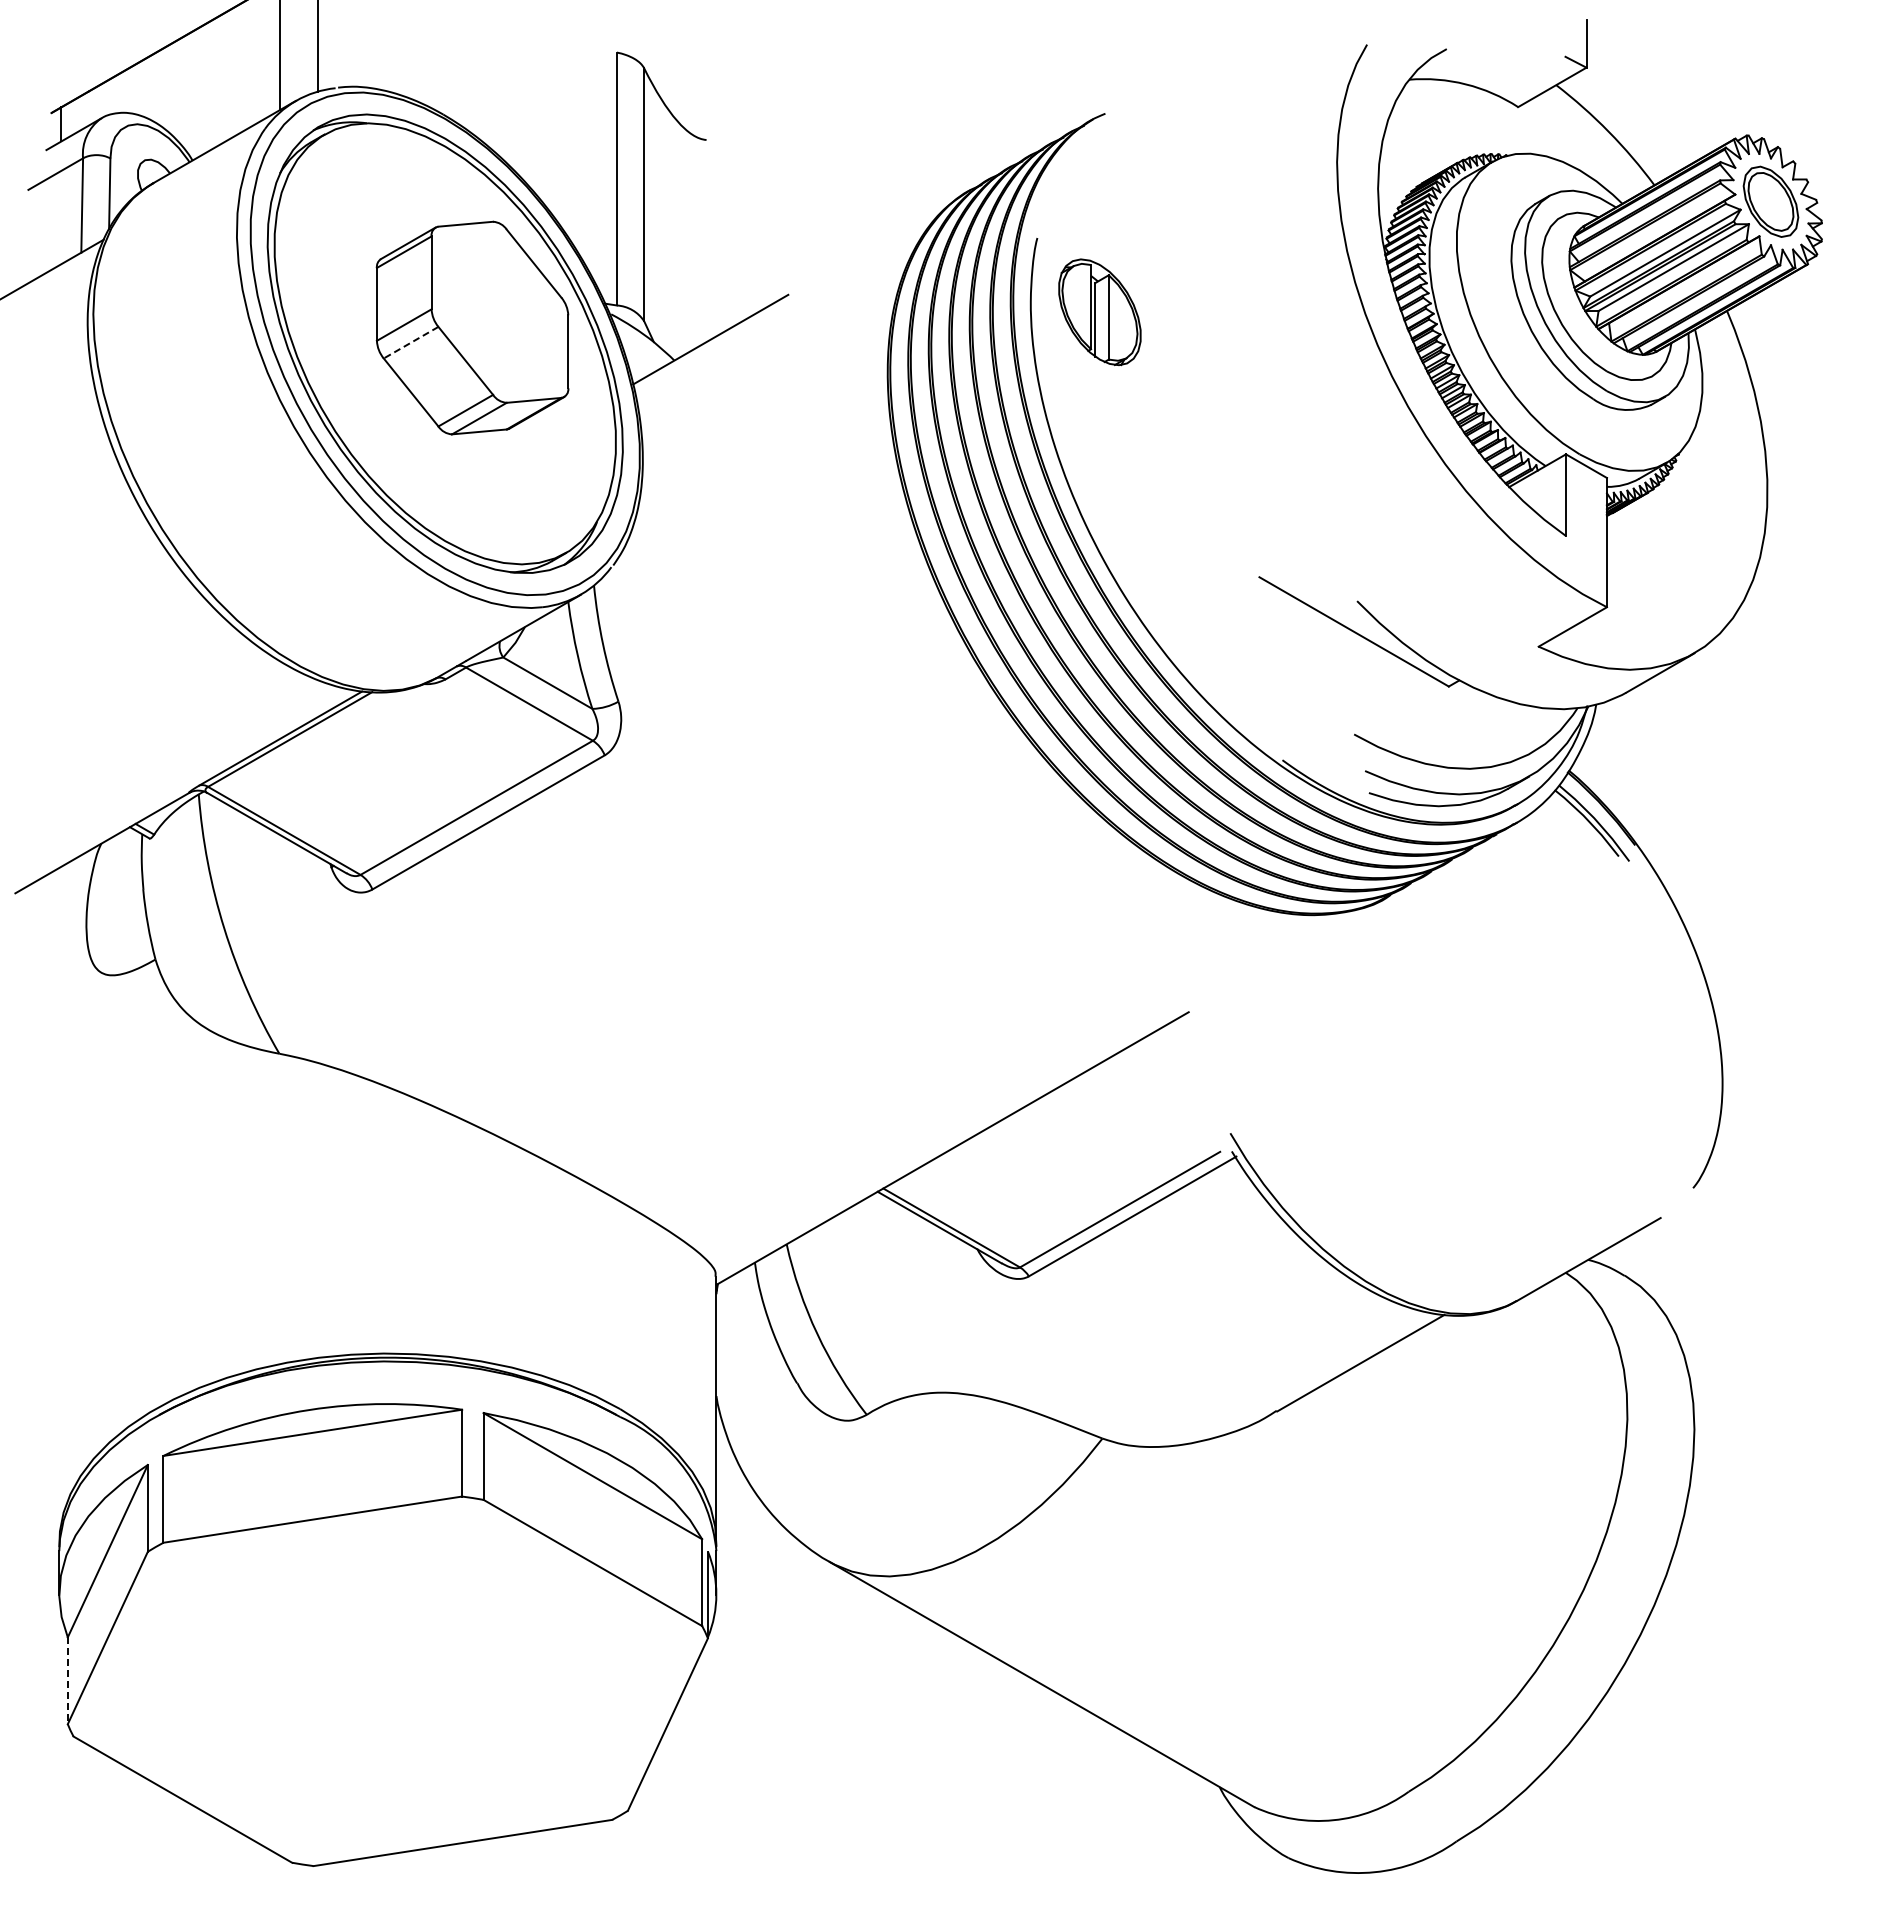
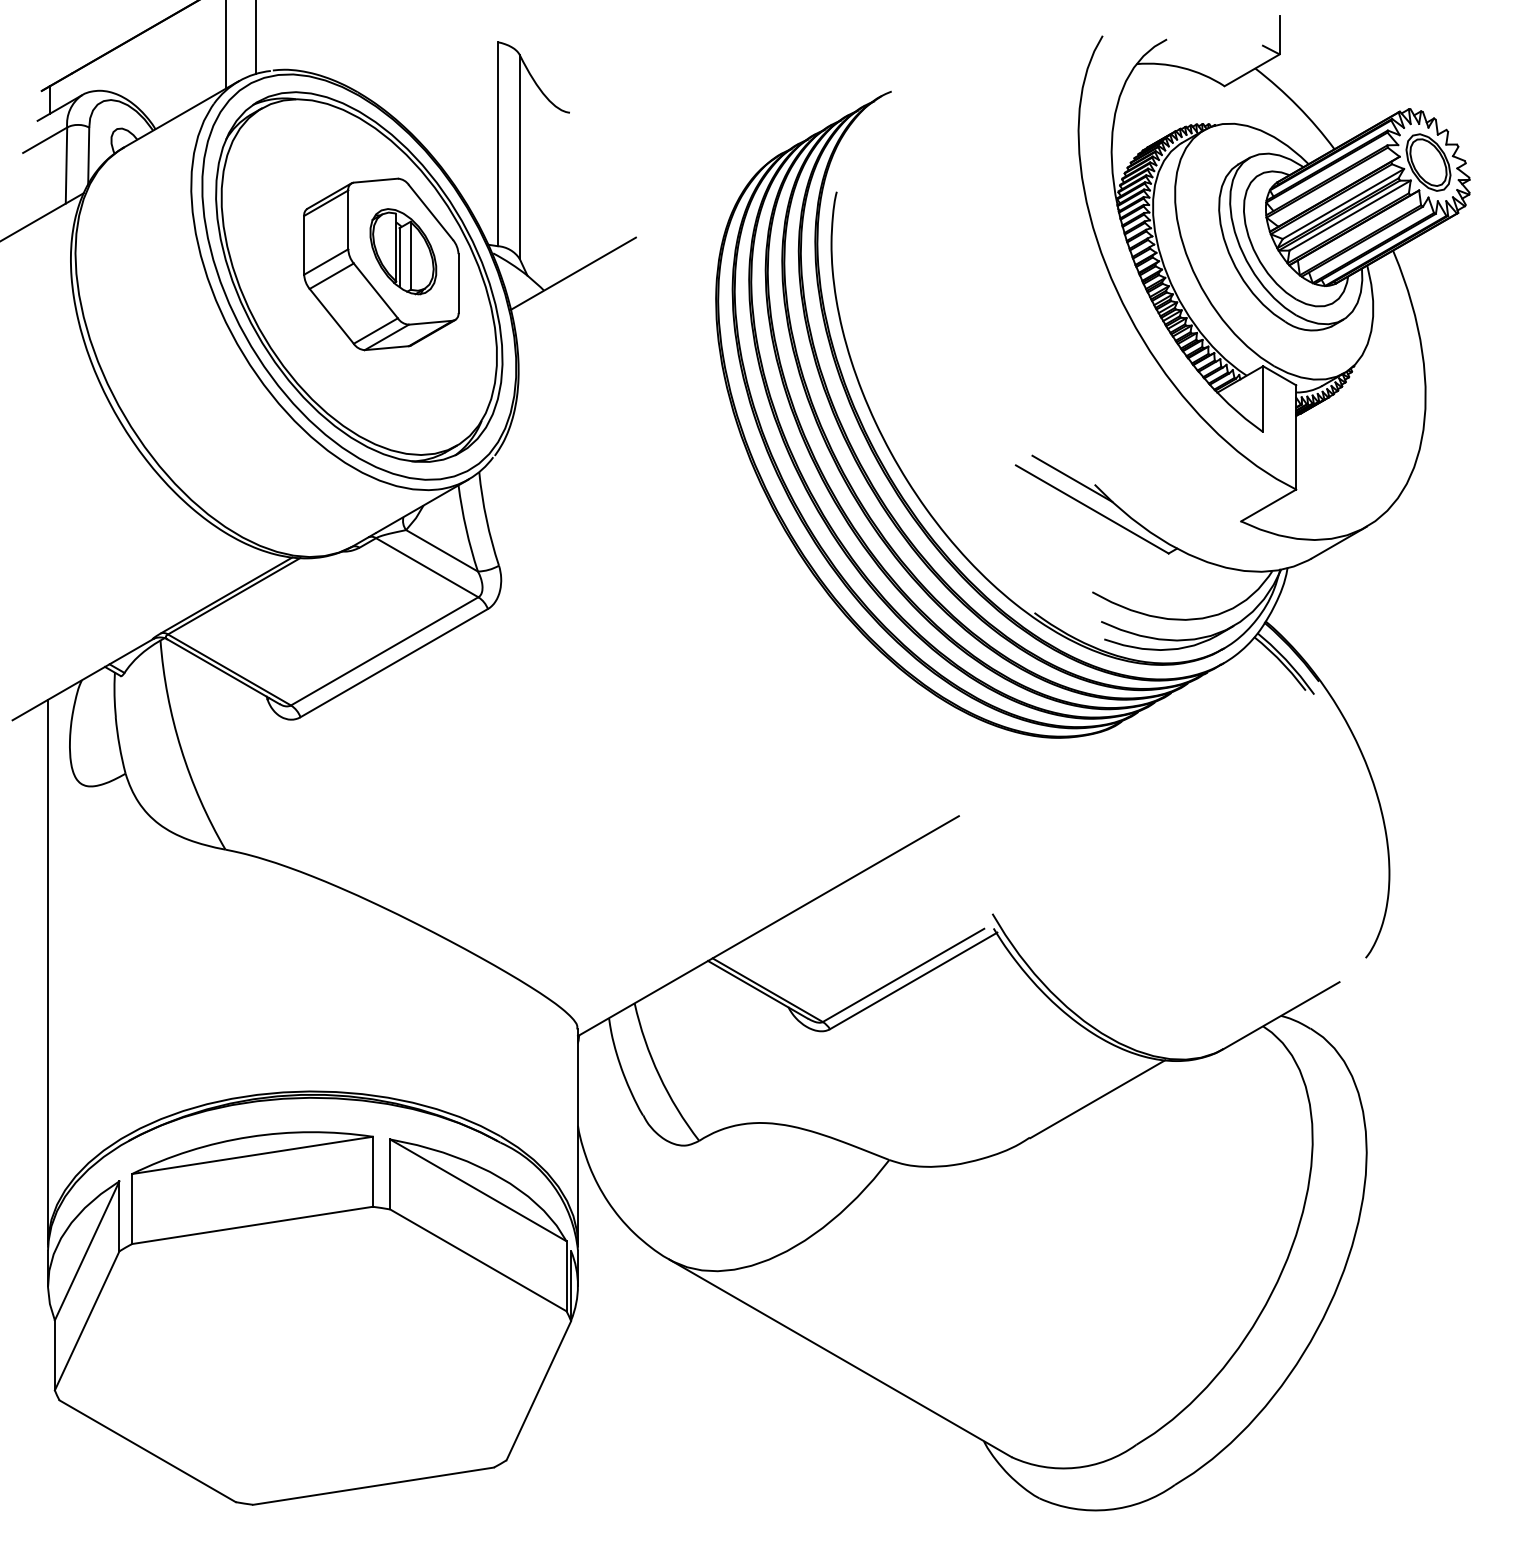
part: (1099, 312) -> (403, 251), moved
line: (411, 342) -> (332, 276), dashed -> solid
line: (1329, 593) -> (1072, 478), added
line: (59, 1205) -> (48, 972), added
line: (67, 1681) -> (54, 1355), dashed -> solid

